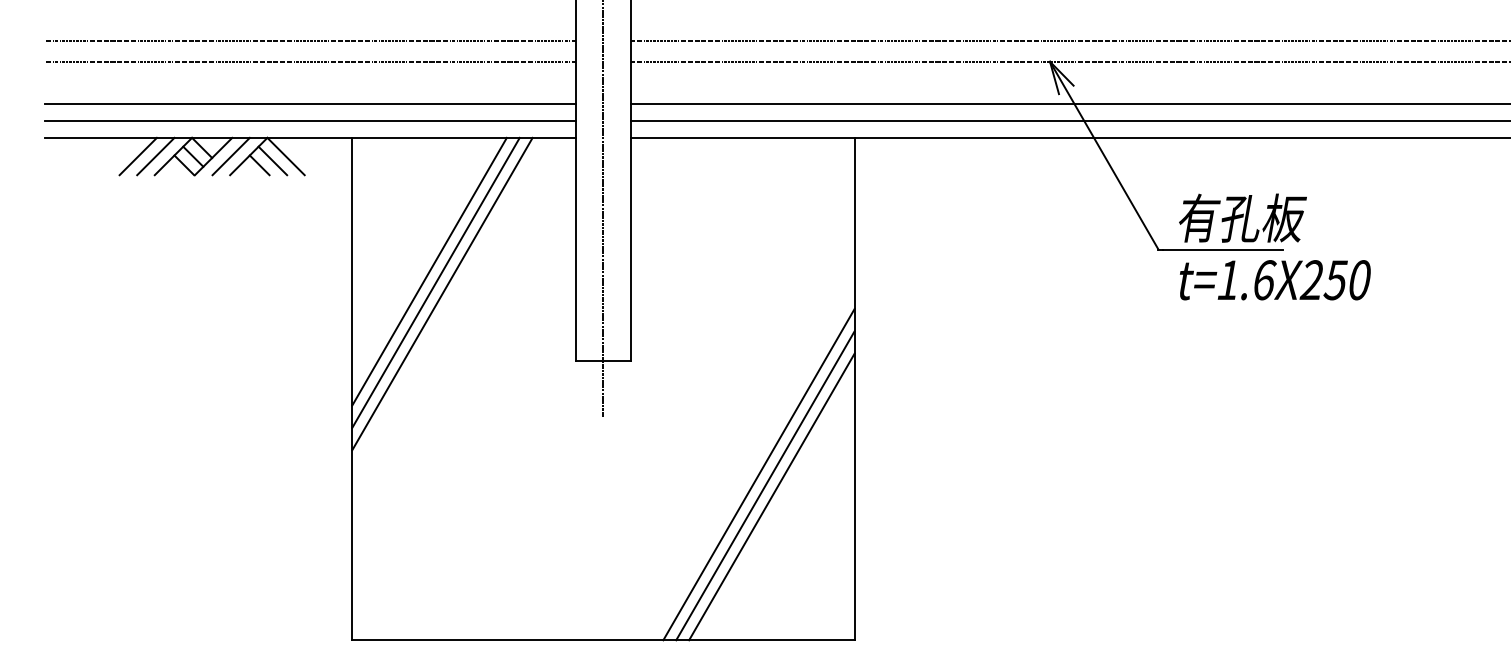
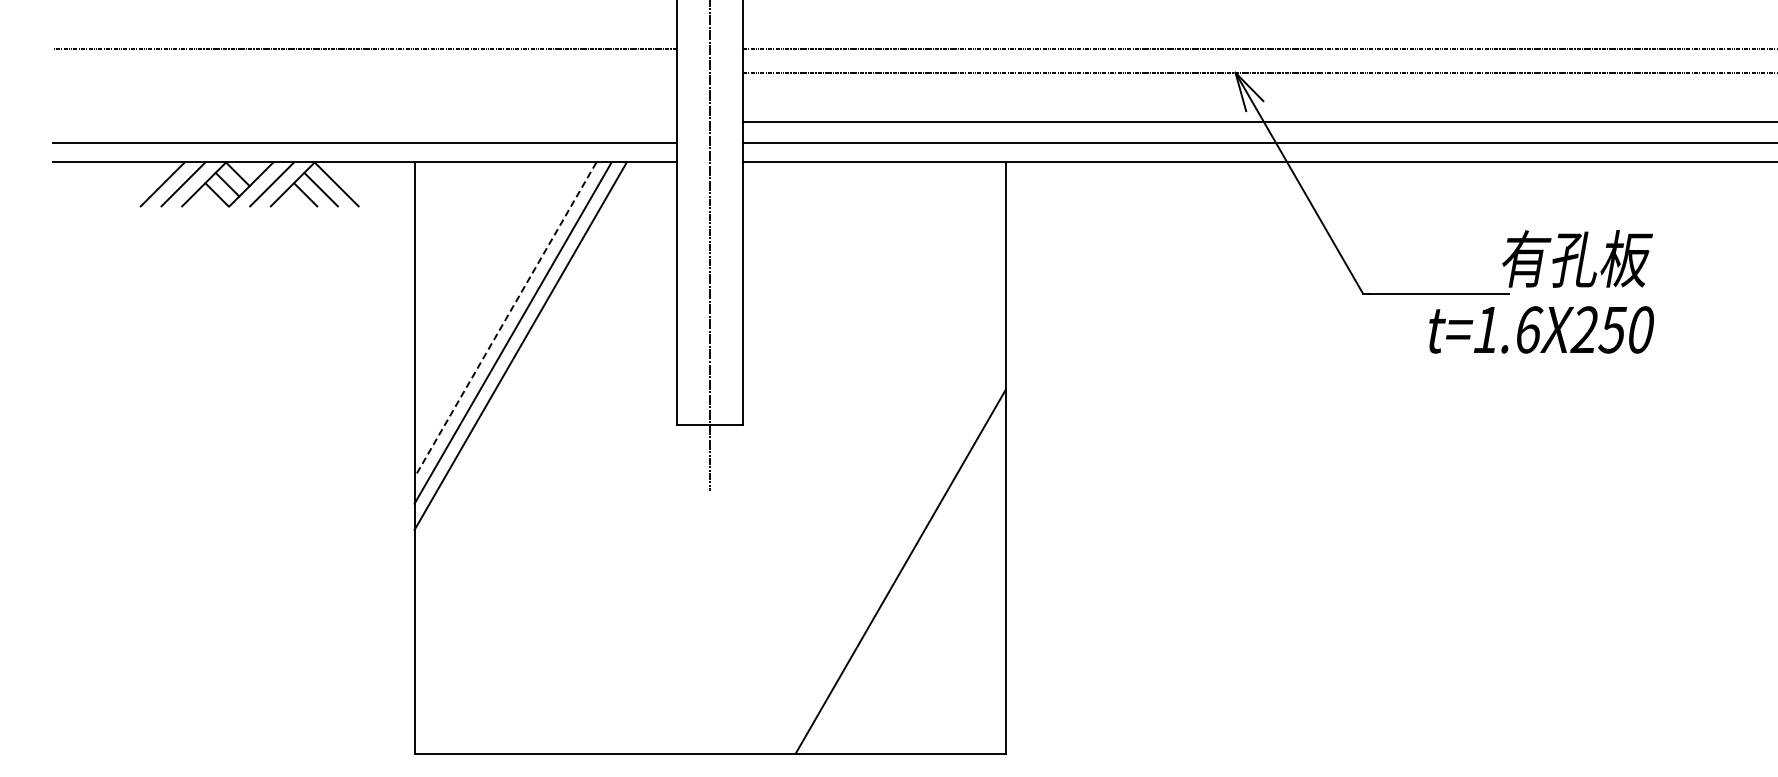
line: (310, 61) -> (365, 72), removed
line: (310, 103) -> (365, 122), removed
text: (1242, 217) -> (1577, 258), moved
line: (429, 271) -> (505, 319), solid -> dashed
text: (1275, 279) -> (1541, 329), moved
line: (758, 474) -> (892, 558), removed
line: (771, 496) -> (907, 584), removed

